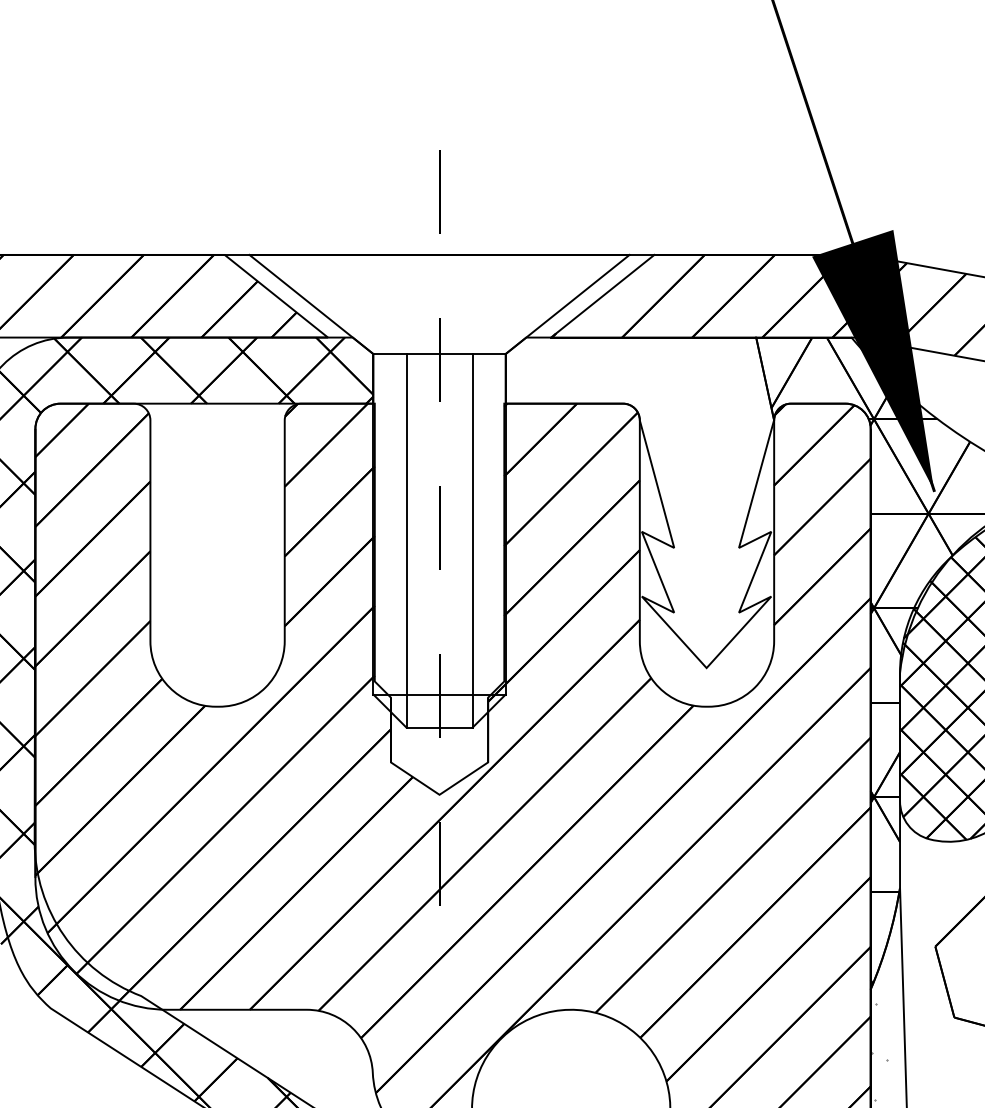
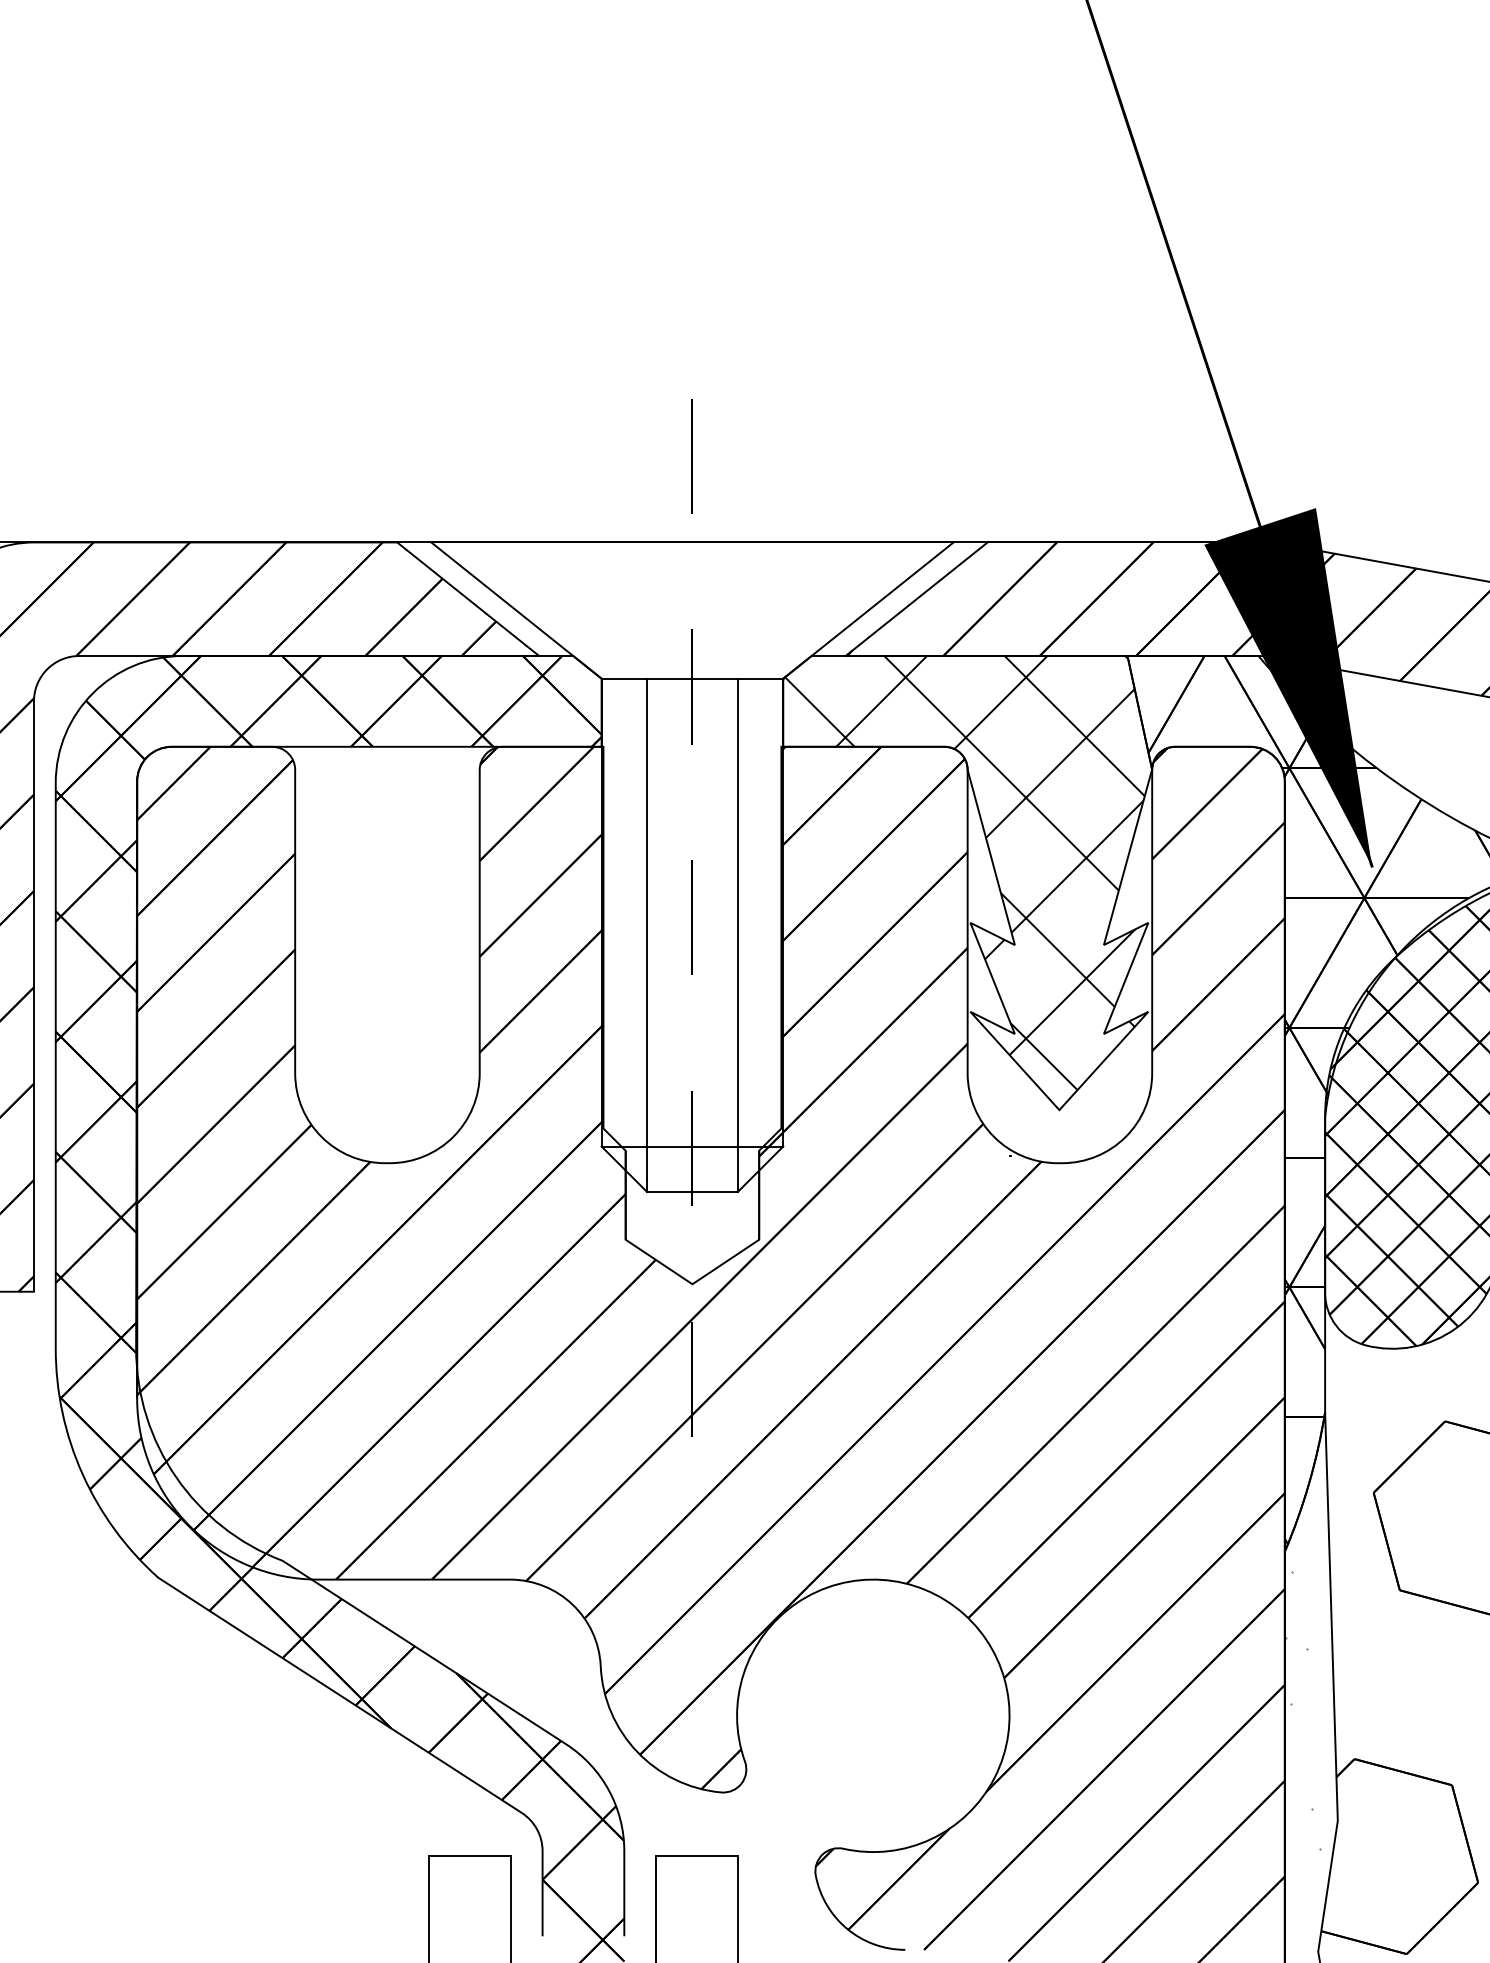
hatch: (636, 495) -> (963, 872), added

